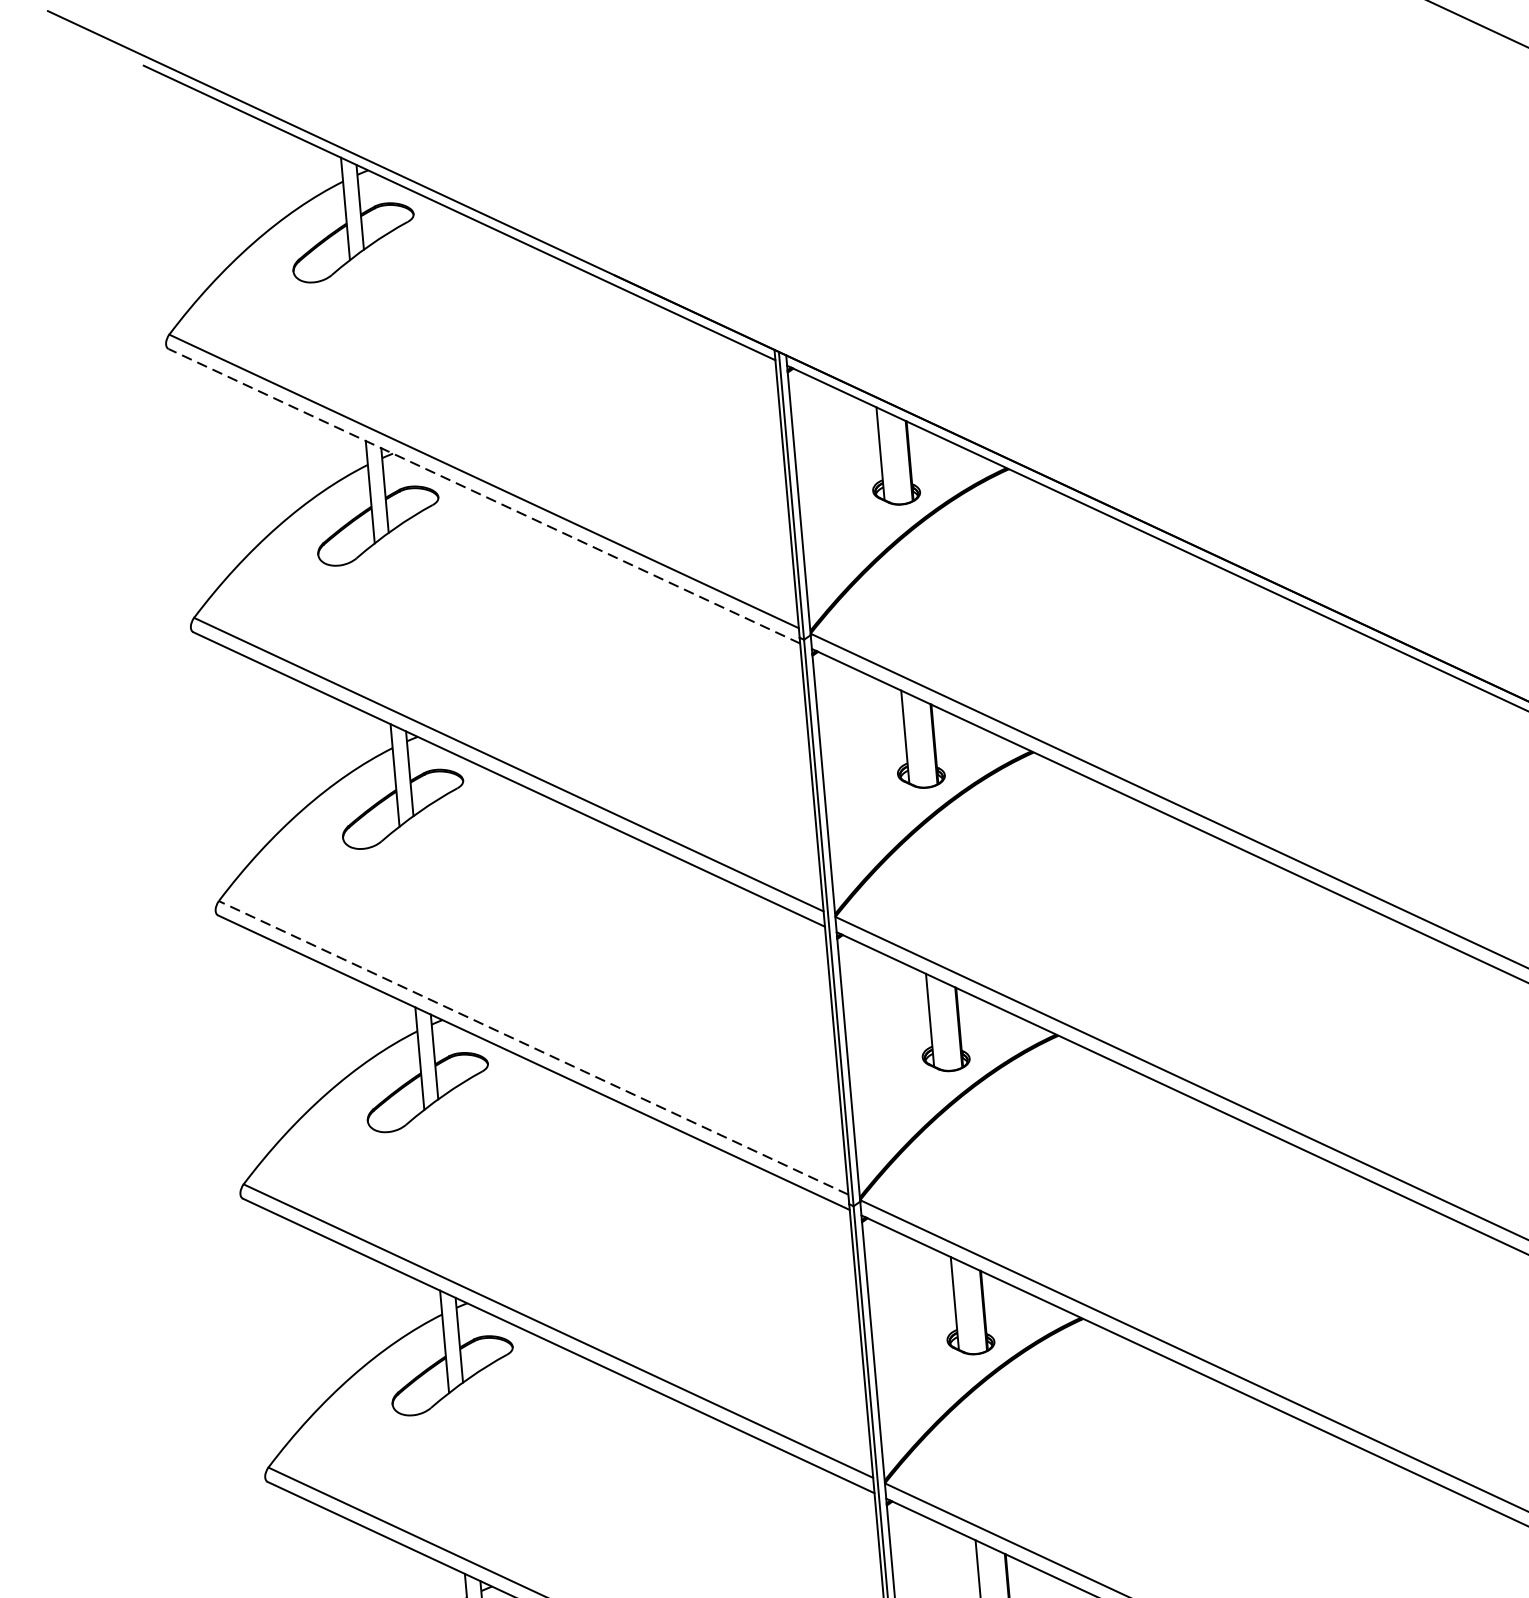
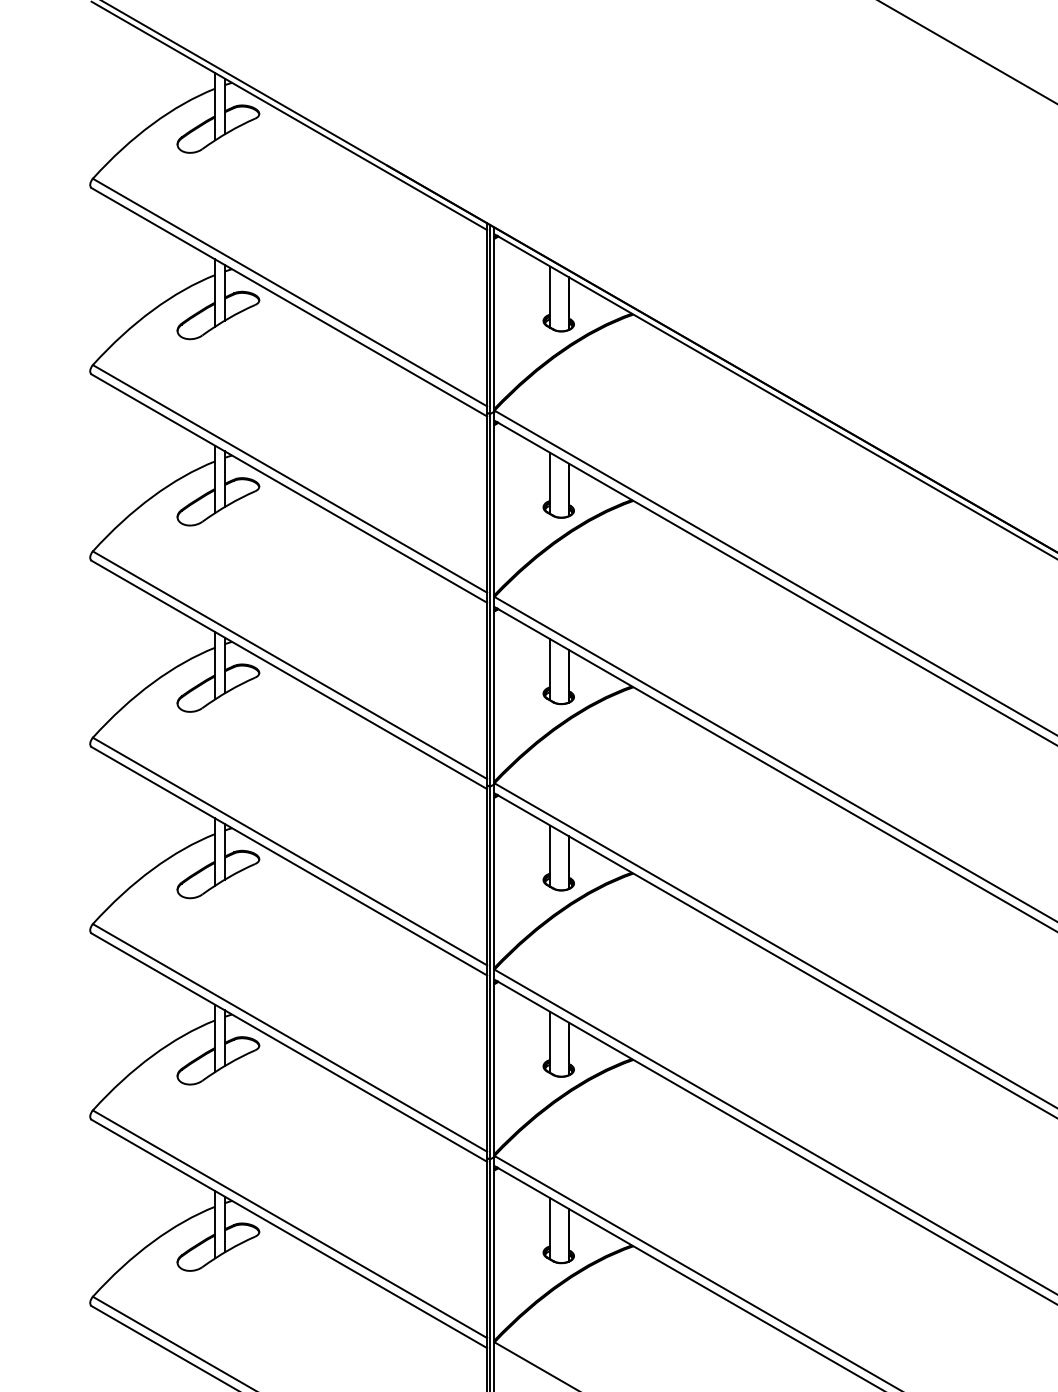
line: (483, 496) -> (288, 302), dashed -> solid
line: (534, 1048) -> (290, 665), dashed -> solid

